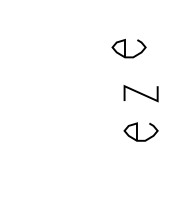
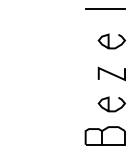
line: (132, 11) -> (105, 8), added
curve: (125, 48) -> (109, 41), moved
part: (132, 171) -> (105, 135), added

